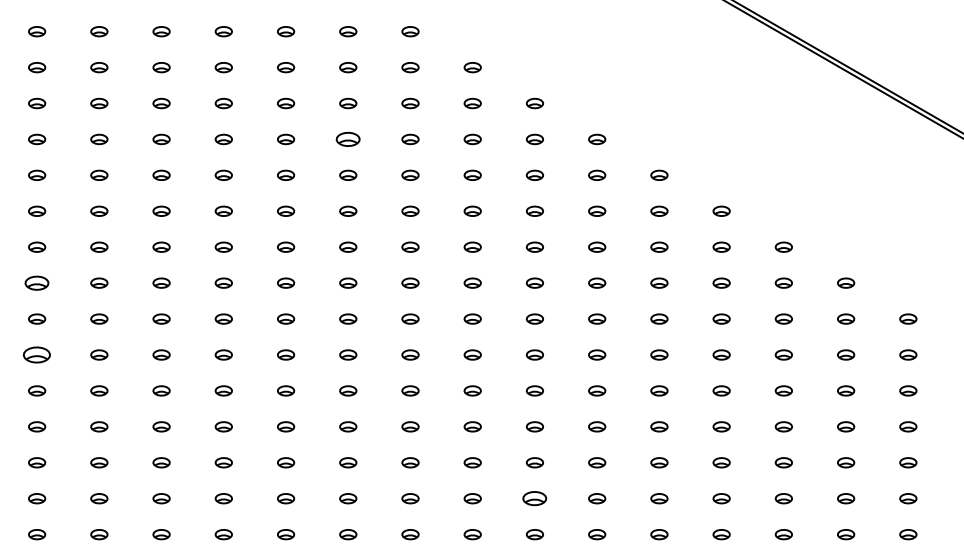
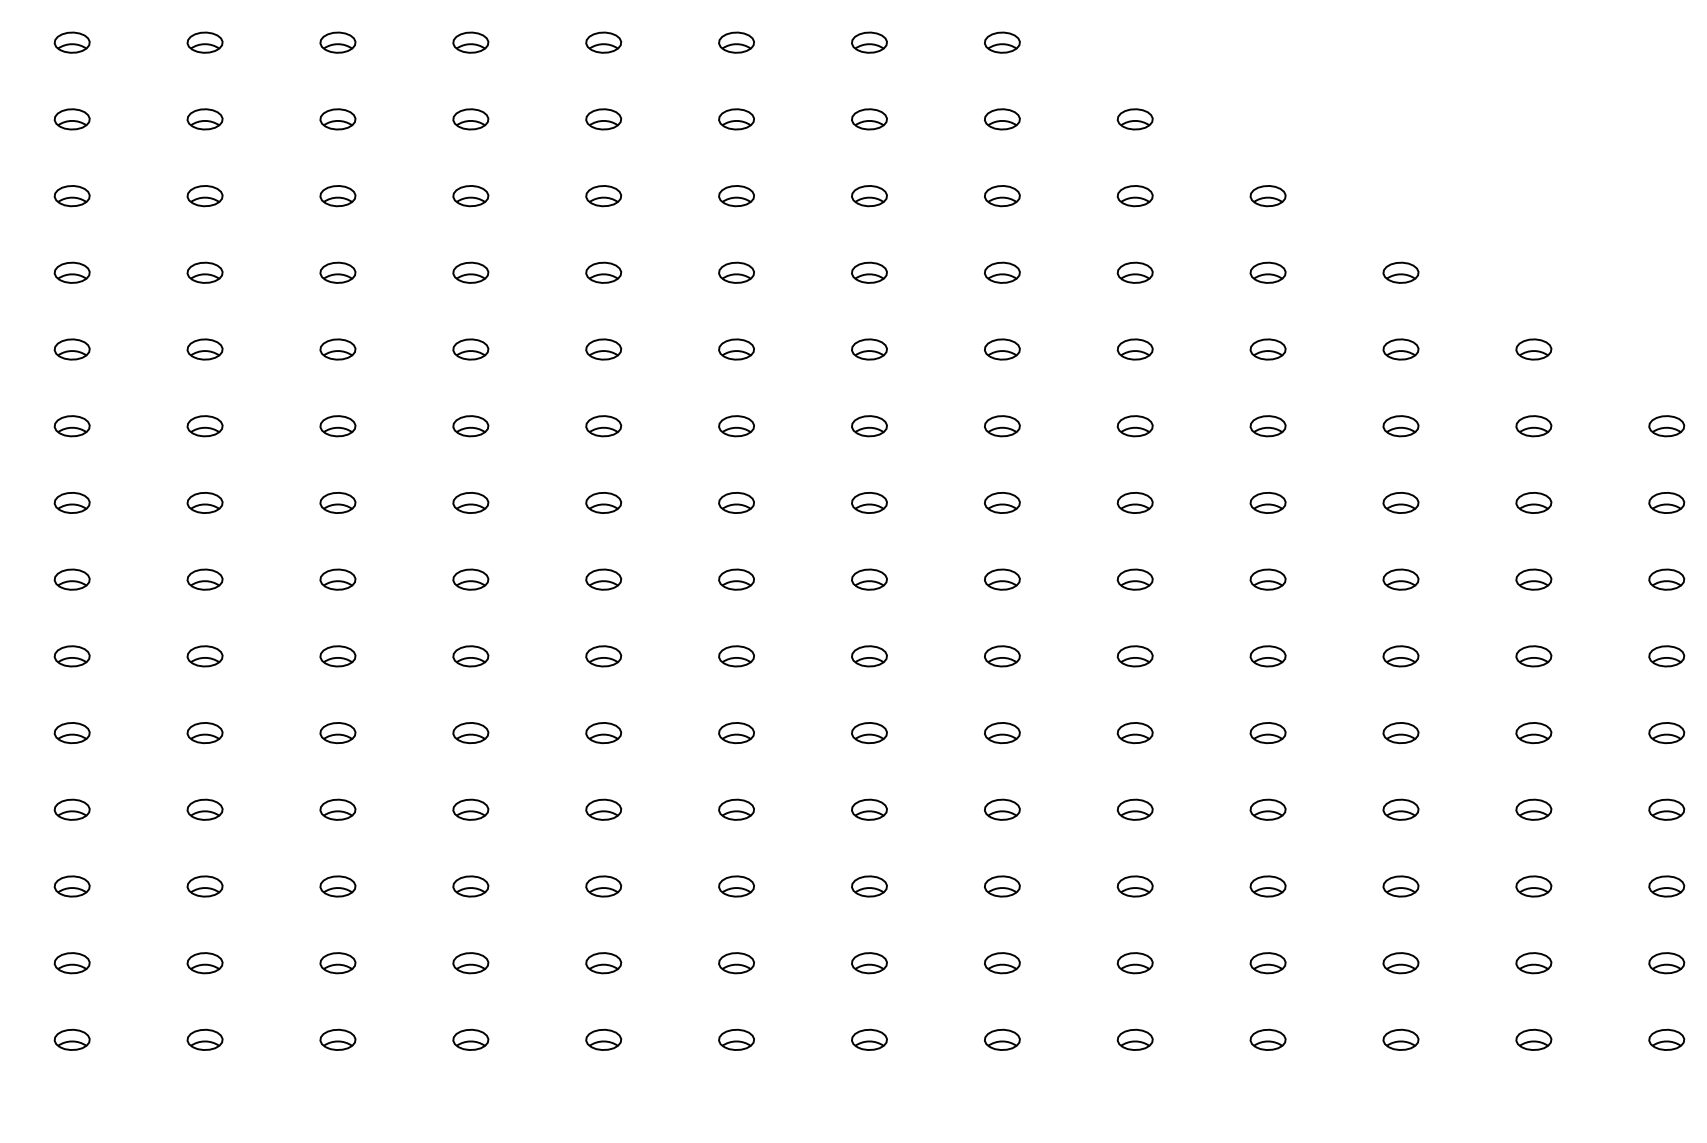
part: (348, 139) -> (737, 196), size x0.71
part: (37, 282) -> (72, 501), size x0.71
part: (37, 354) -> (72, 655), size x0.62
part: (535, 498) -> (1136, 962), size x0.71

